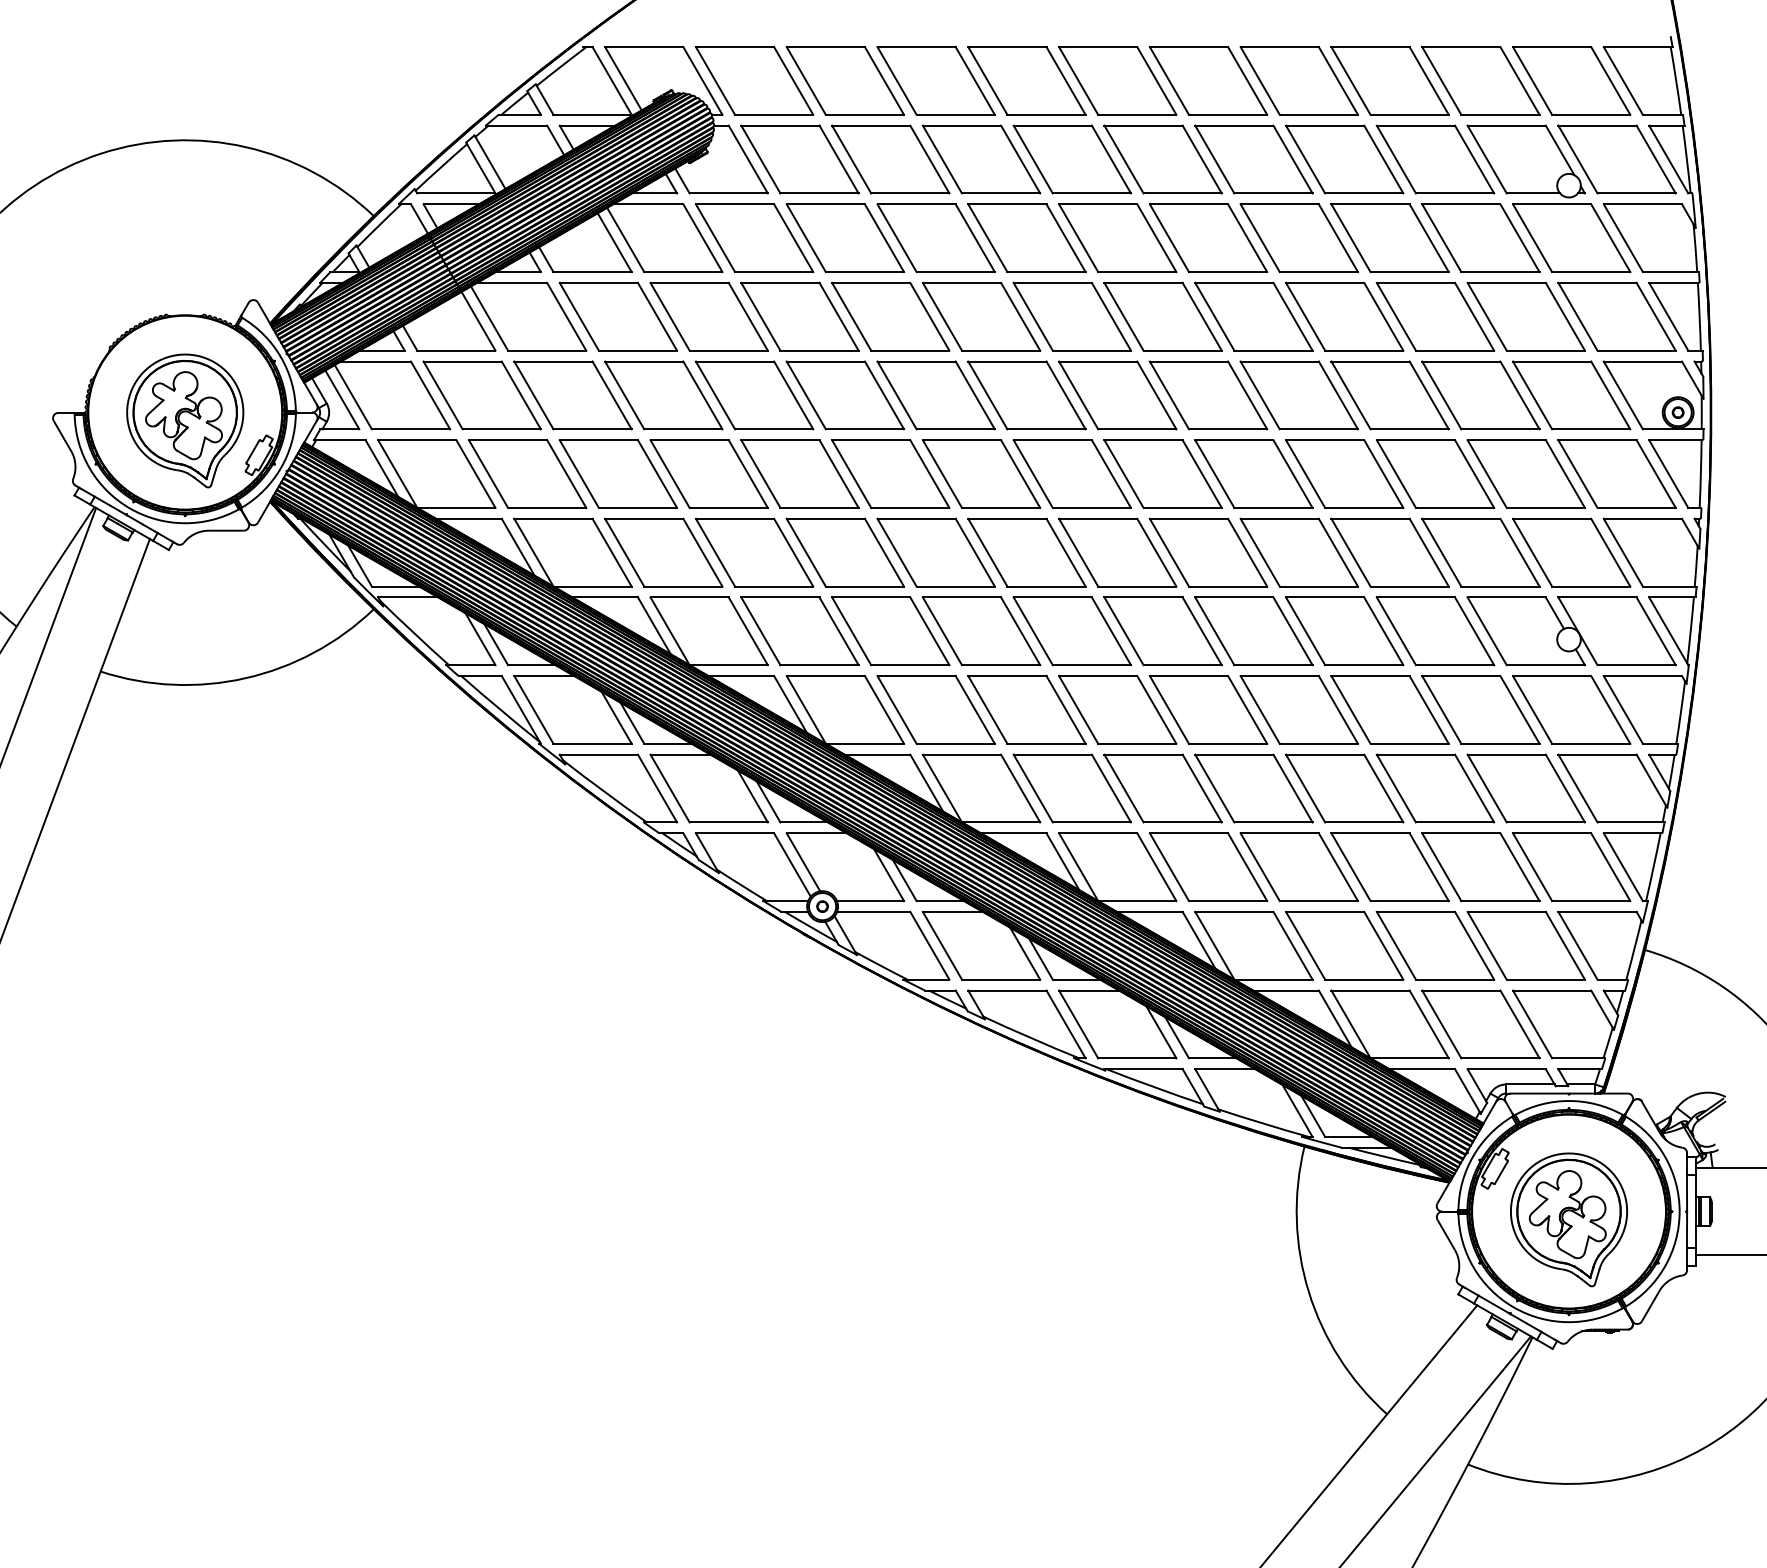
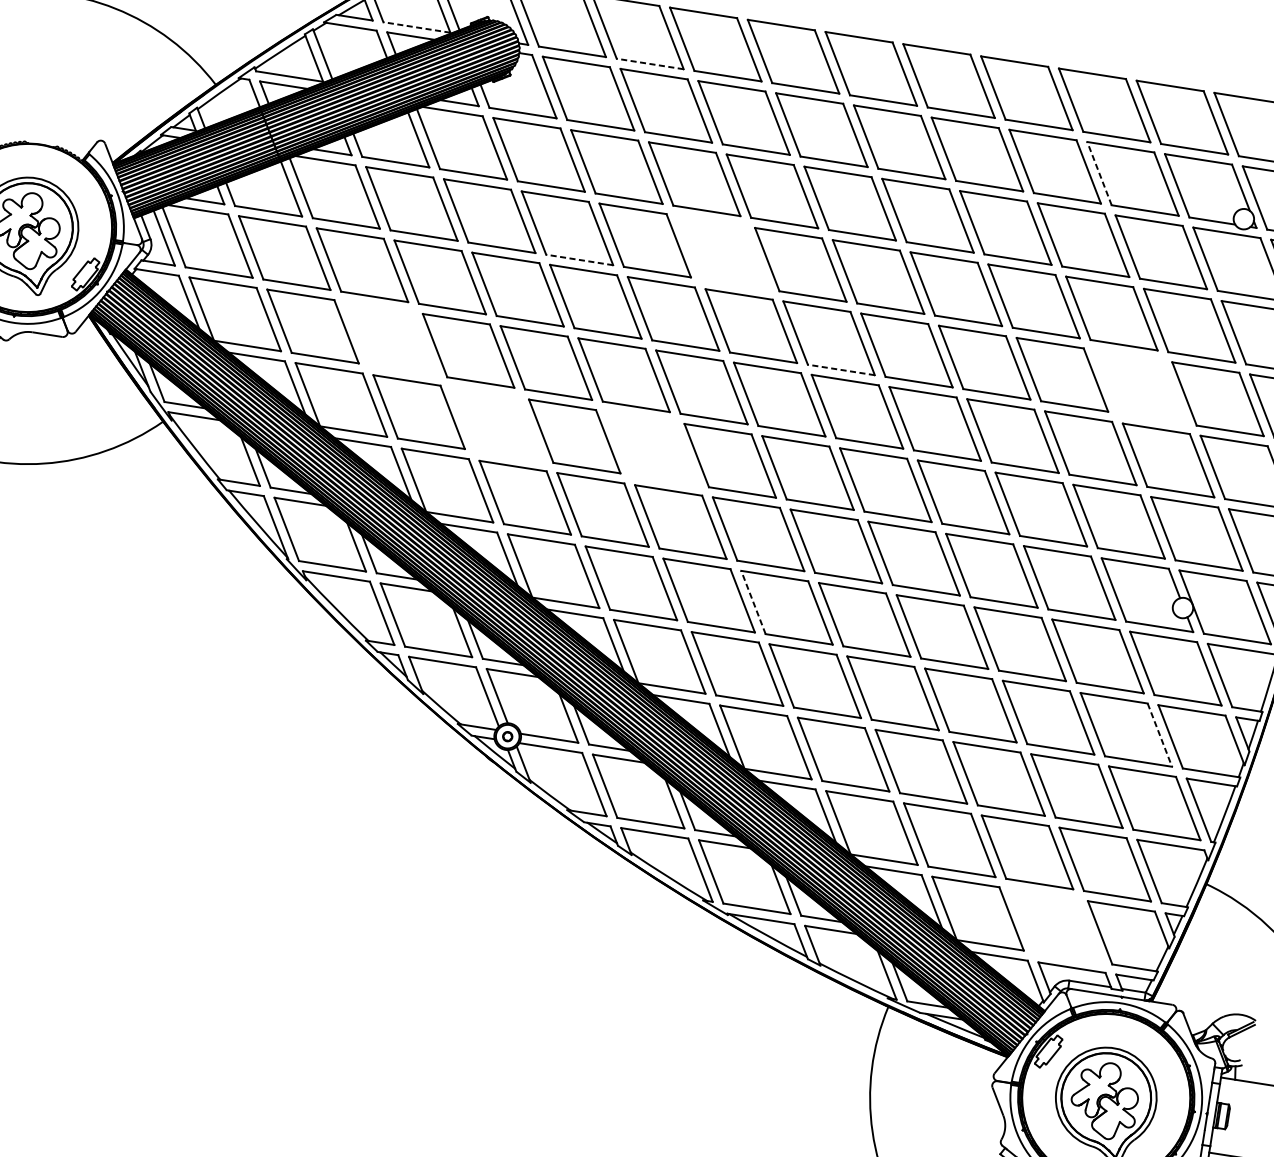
line: (592, 114) -> (416, 27), solid -> dashed
line: (864, 114) -> (649, 63), solid -> dashed
line: (1396, 159) -> (1099, 173), solid -> dashed
part: (981, 316) -> (723, 252), removed
line: (819, 350) -> (579, 259), solid -> dashed
part: (1480, 395) -> (1139, 387), removed
line: (1136, 429) -> (840, 370), solid -> dashed
part: (618, 473) -> (390, 338), removed
part: (754, 552) -> (496, 424), removed
part: (935, 552) -> (651, 448), removed
line: (1078, 709) -> (753, 602), solid -> dashed
line: (1565, 788) -> (1159, 735), solid -> dashed
part: (1480, 1024) -> (1055, 925), removed

